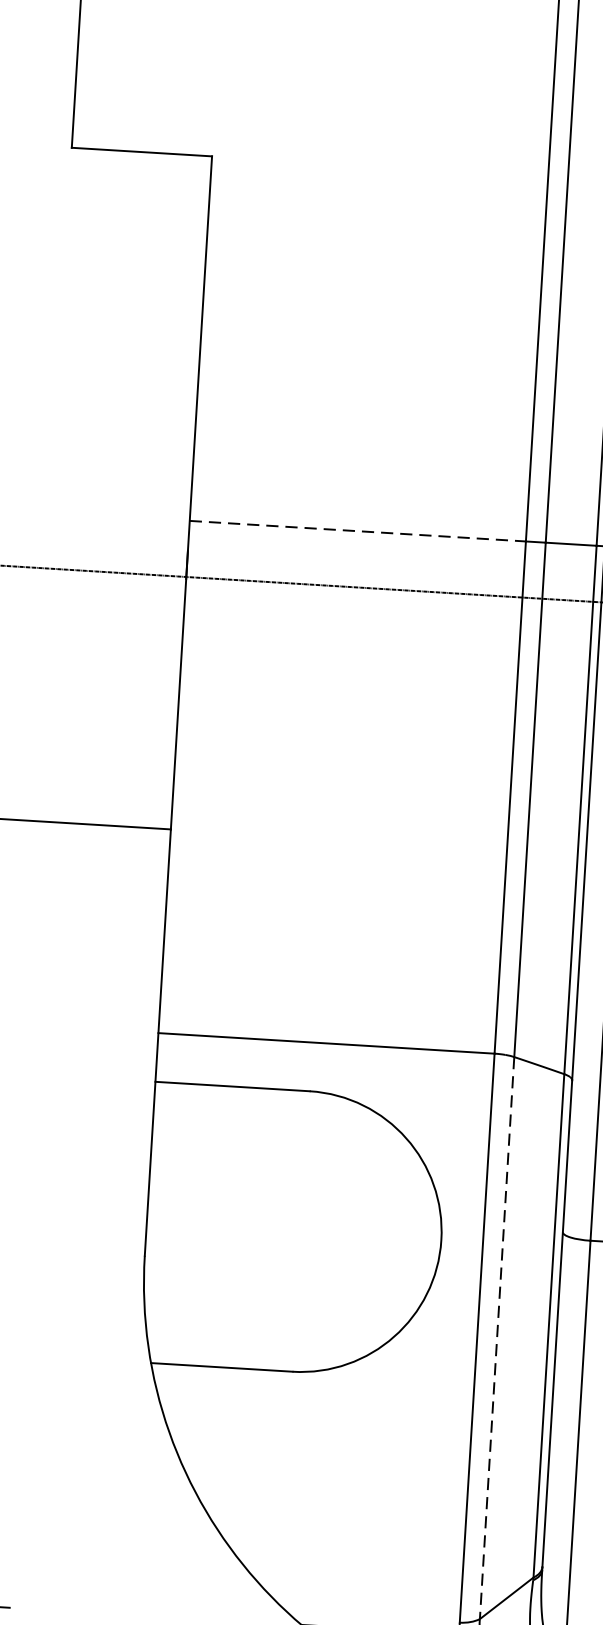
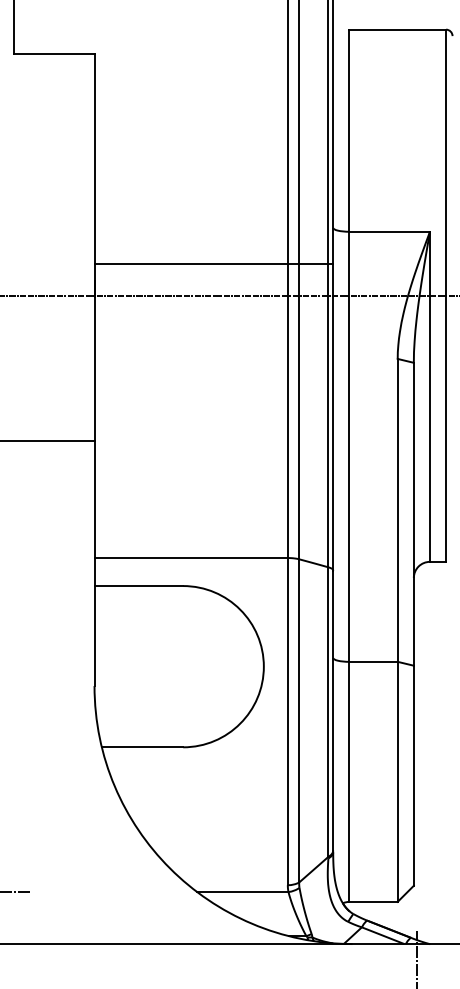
line: (358, 531) -> (191, 263), dashed -> solid
line: (497, 1337) -> (299, 720), dashed -> solid

